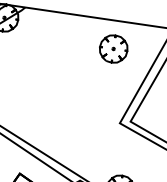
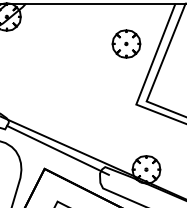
part: (113, 48) -> (126, 43), moved

